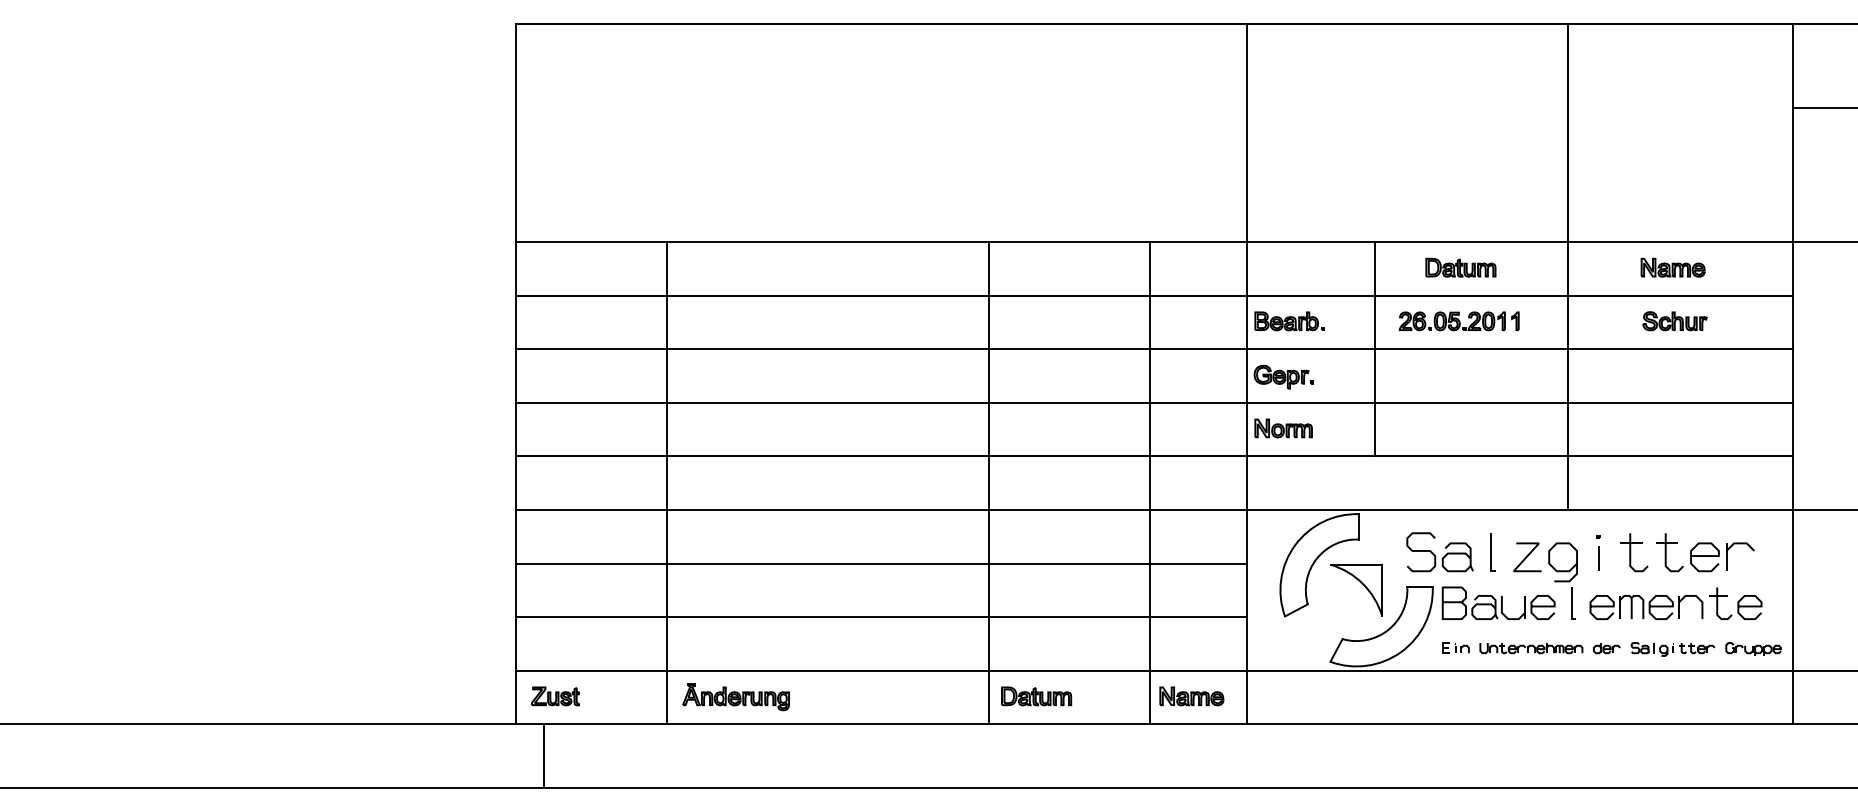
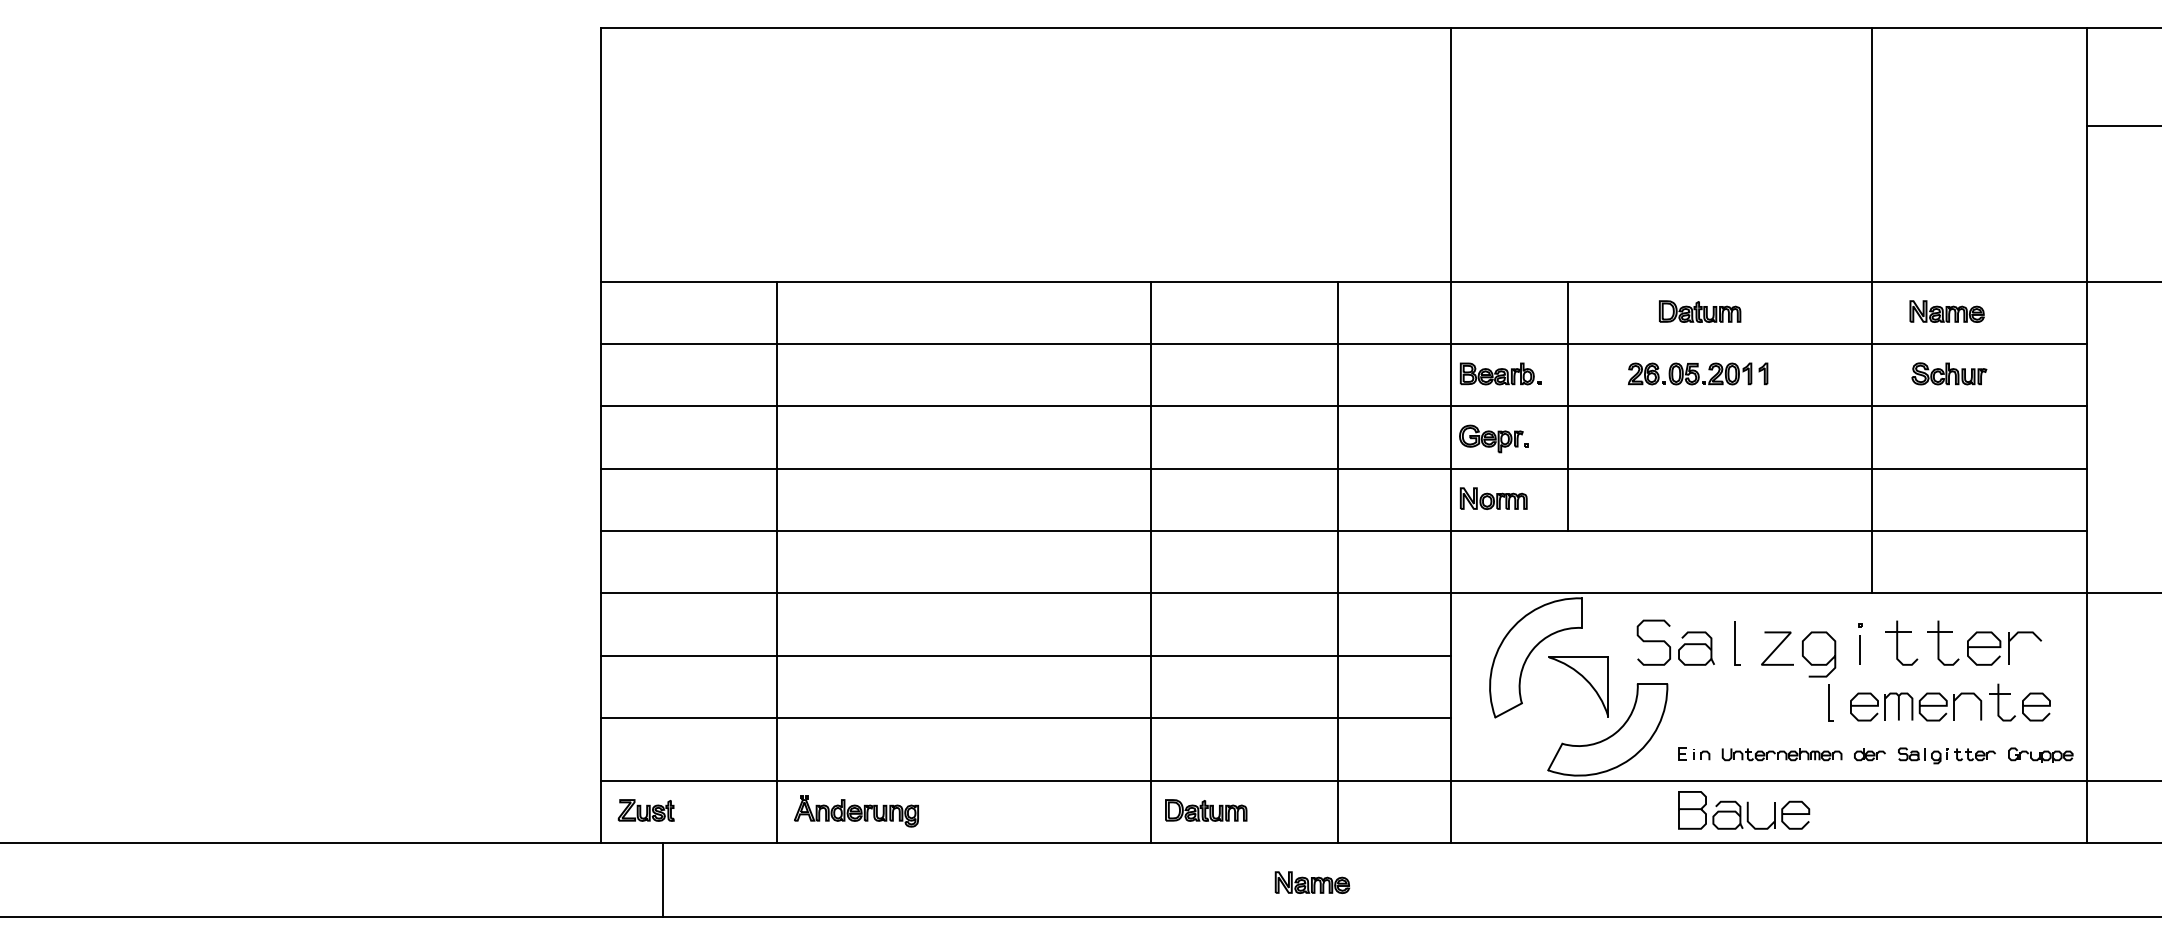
line: (1568, 266) -> (1871, 310), moved
line: (1375, 349) -> (1568, 406), moved
part: (1498, 602) -> (1743, 809), moved
part: (1191, 696) -> (1312, 882), moved
line: (544, 755) -> (663, 879), moved

